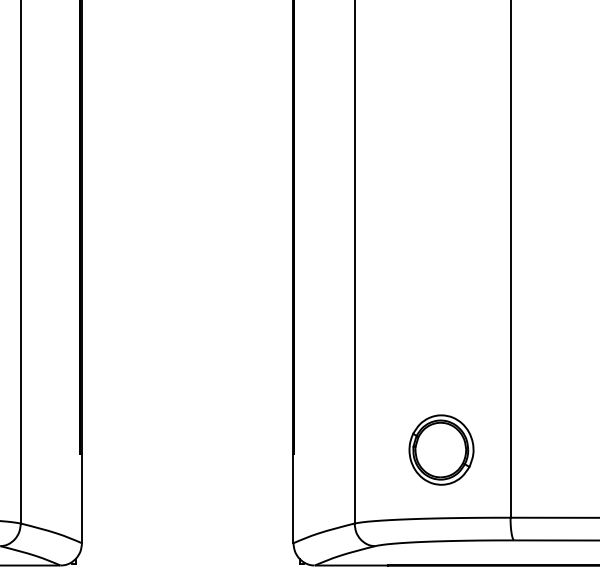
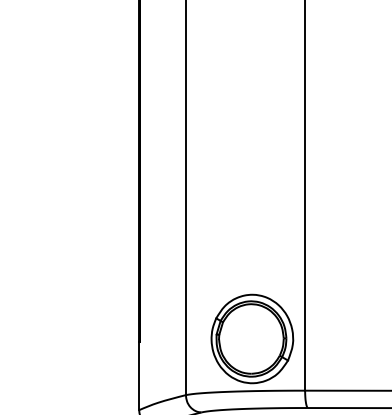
part: (441, 449) -> (252, 338), size x1.67

